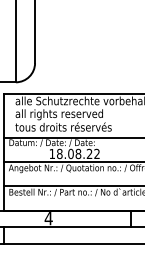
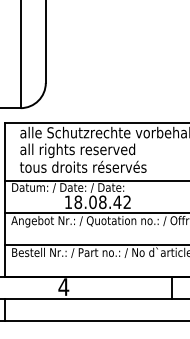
text: (89, 153) -> (117, 201), 18.08.22 -> 18.08.42

